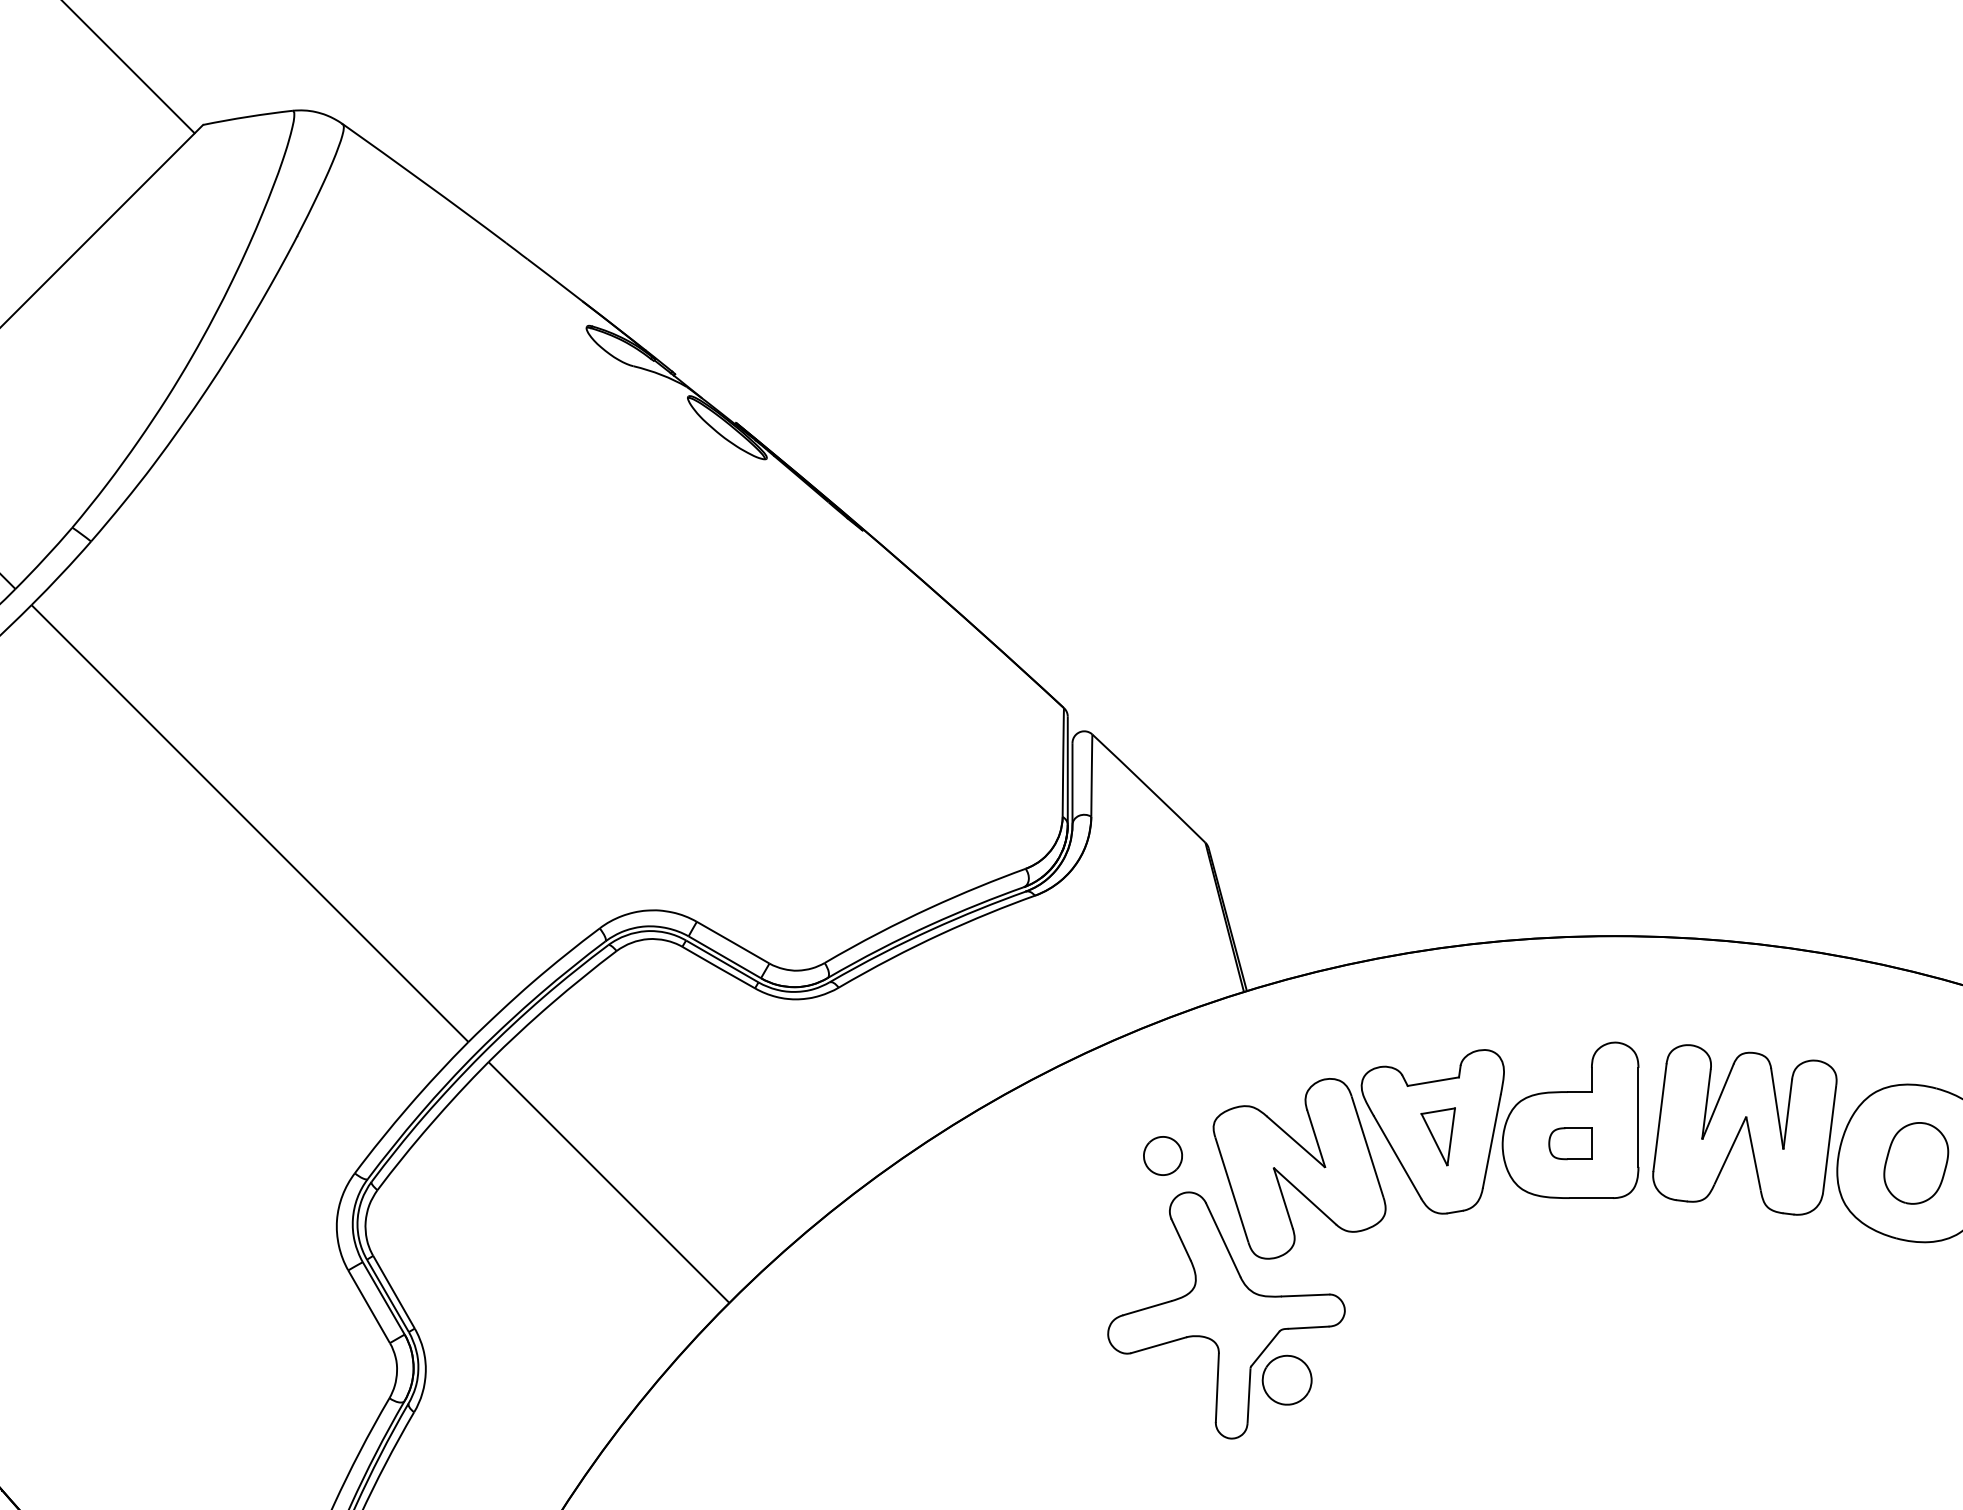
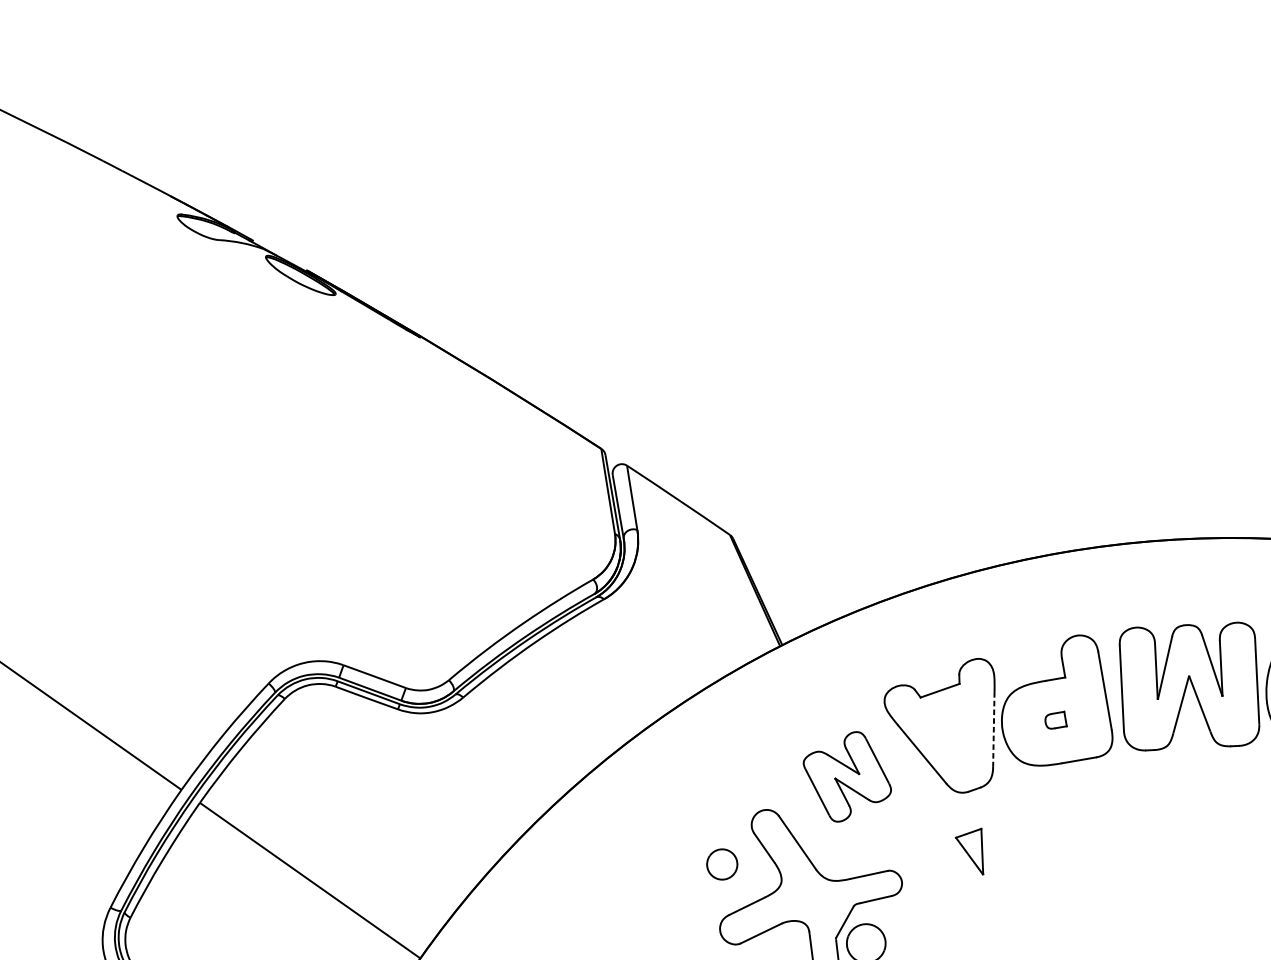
part: (1437, 1136) -> (971, 853), moved
line: (1491, 1141) -> (993, 729), solid -> dashed
part: (1570, 1143) -> (1055, 720), size x0.6
part: (1162, 1155) -> (721, 864), moved
part: (1299, 1168) -> (847, 776), size x0.6

